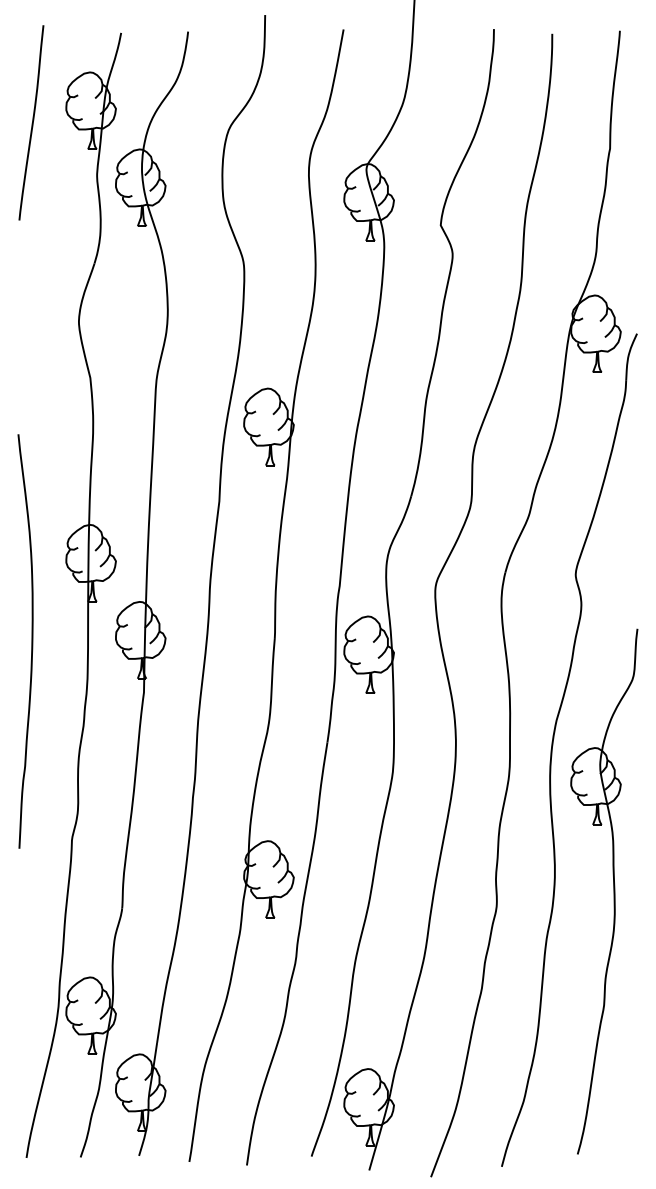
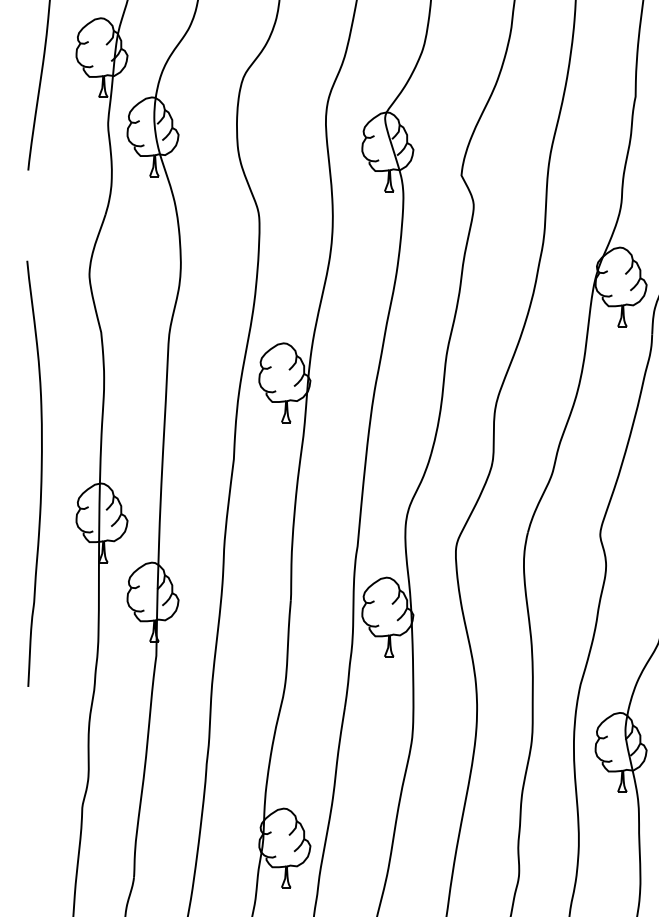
curve: (31, 641) -> (40, 473), moved

